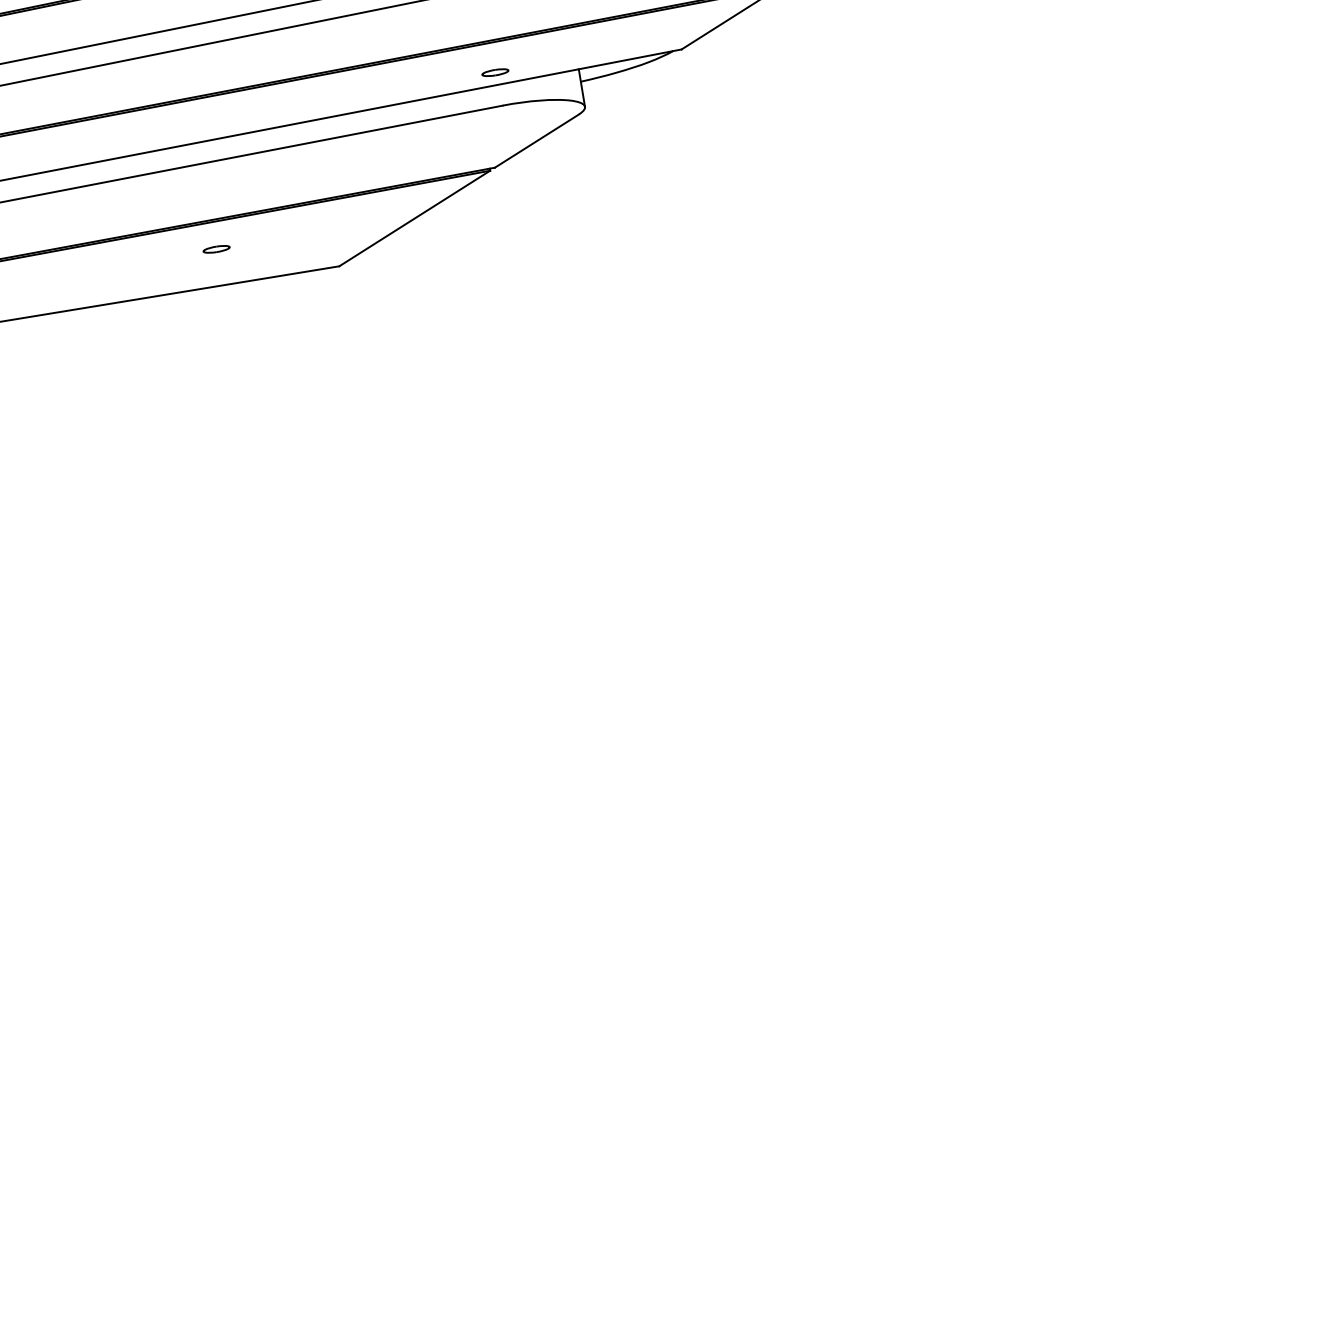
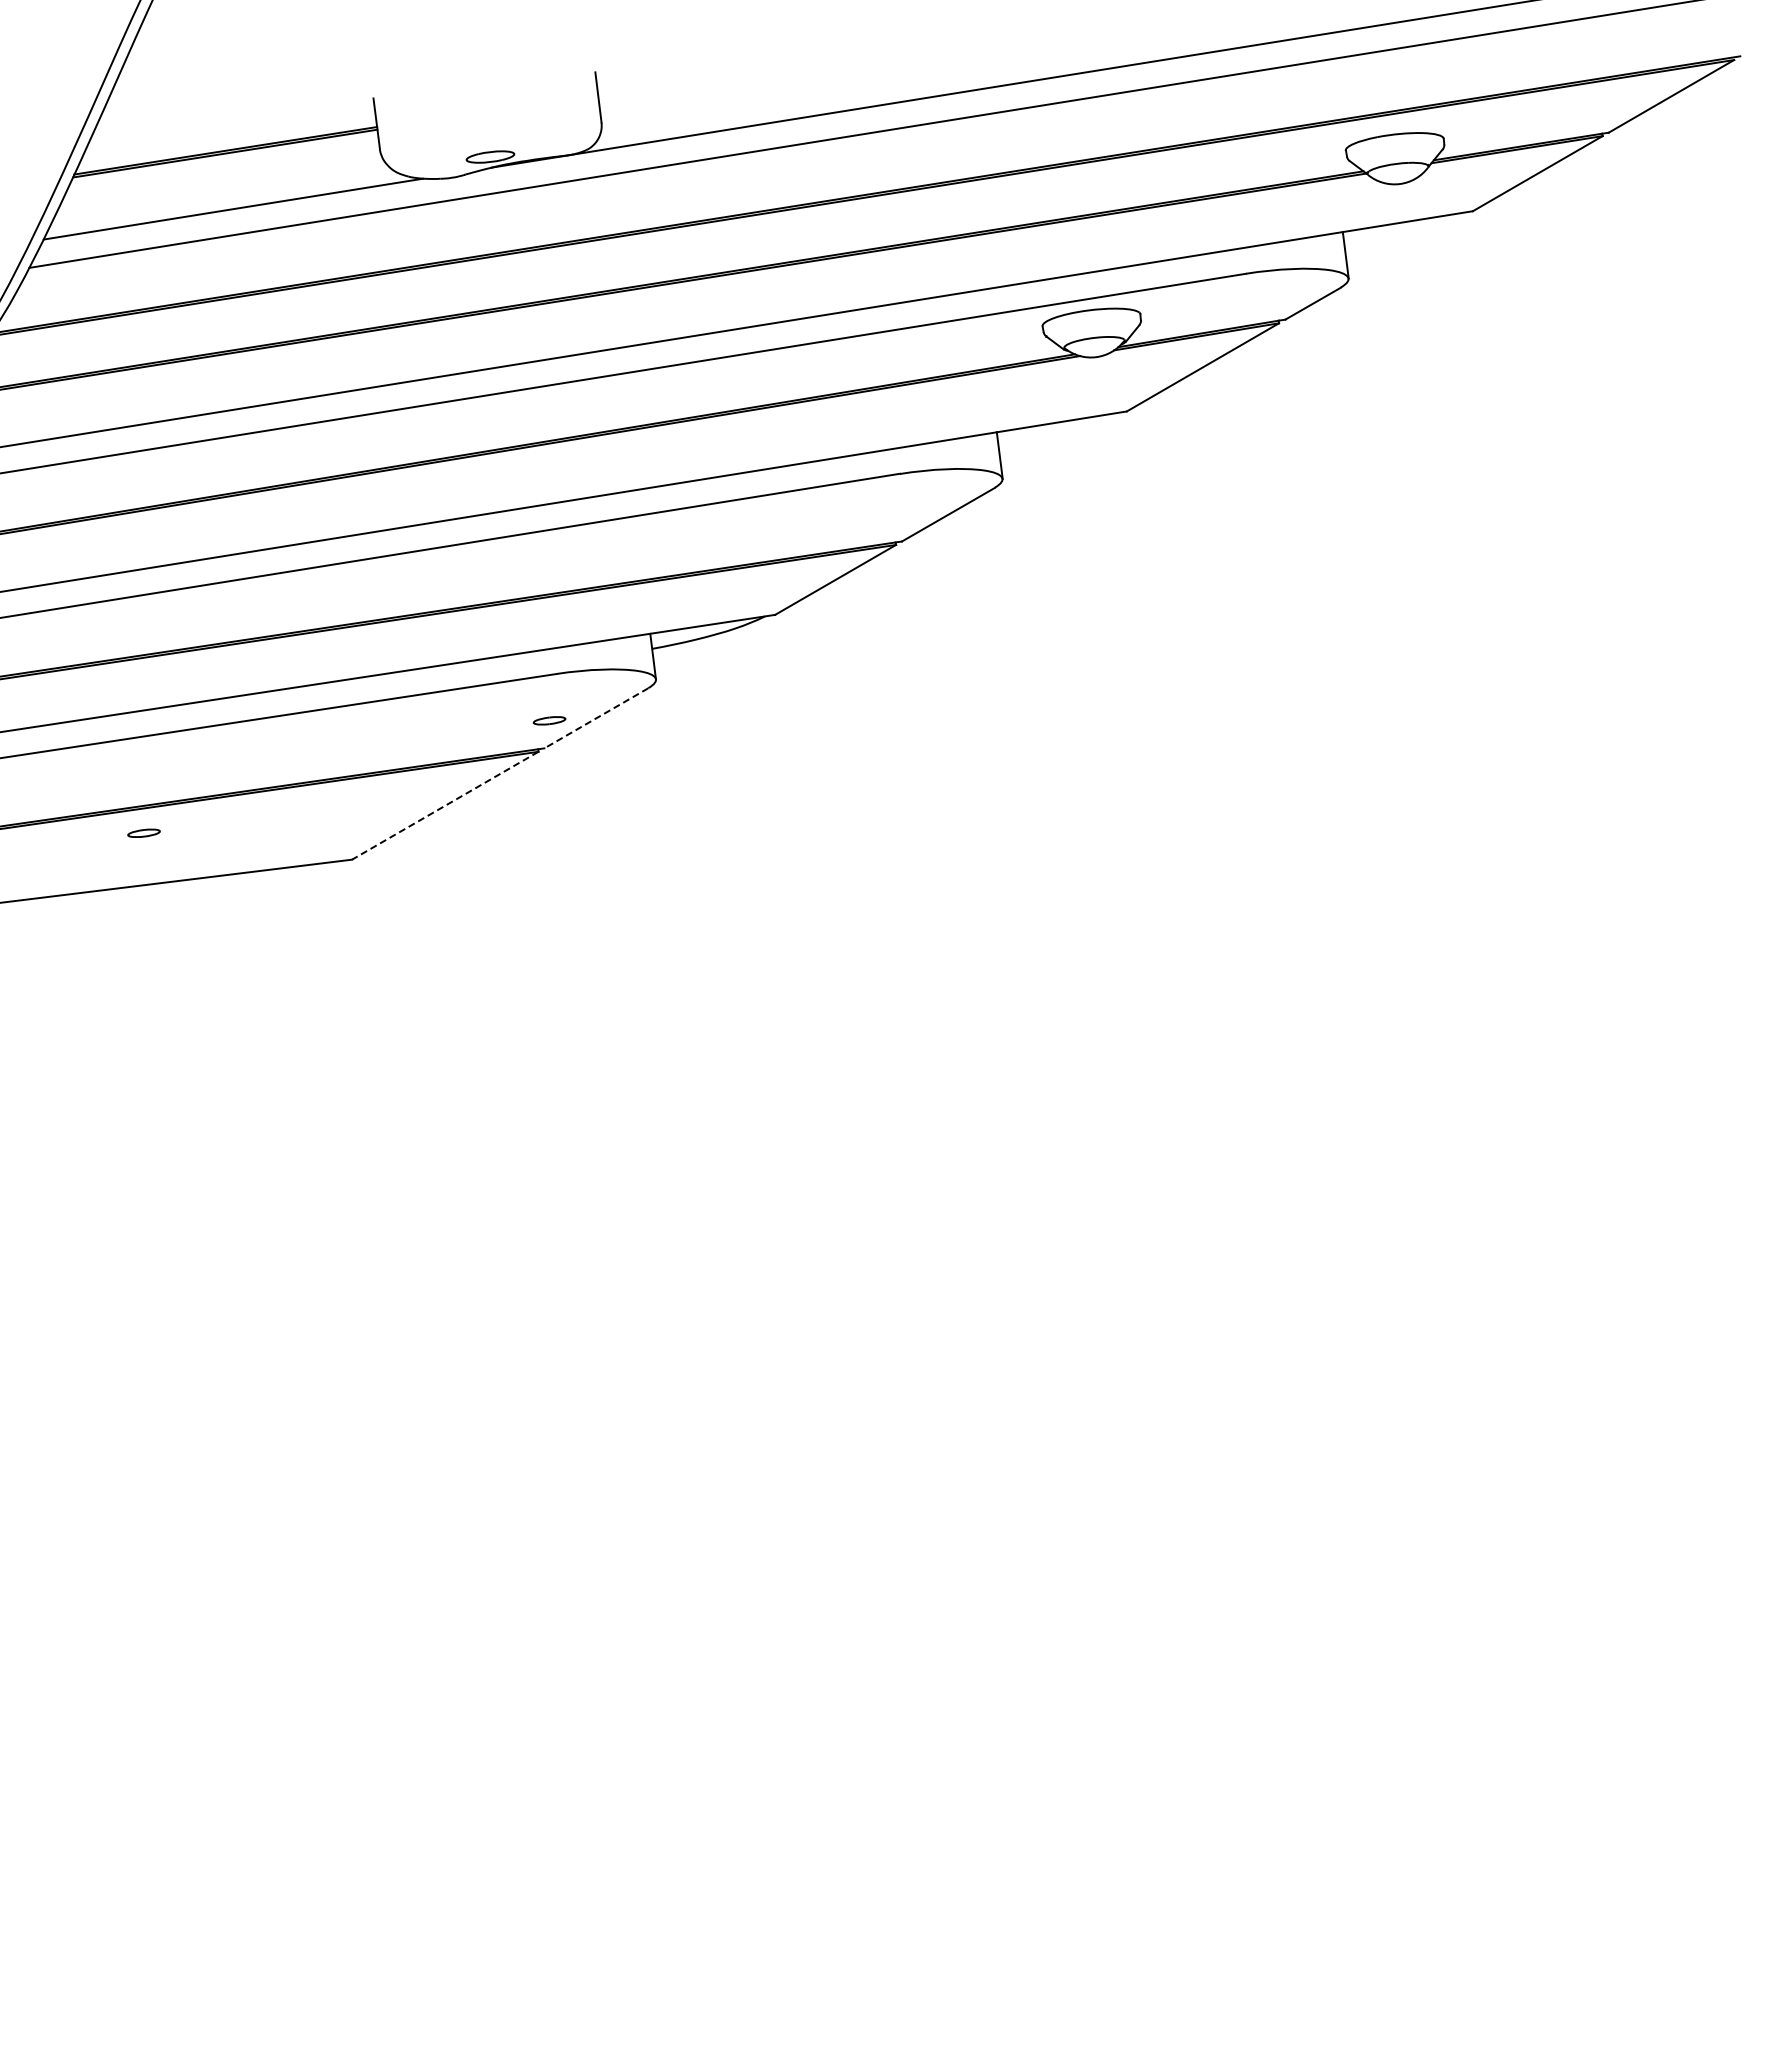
part: (495, 72) -> (549, 720), moved
line: (536, 141) -> (595, 718), solid -> dashed
line: (414, 218) -> (445, 805), solid -> dashed
part: (216, 248) -> (143, 832), moved

